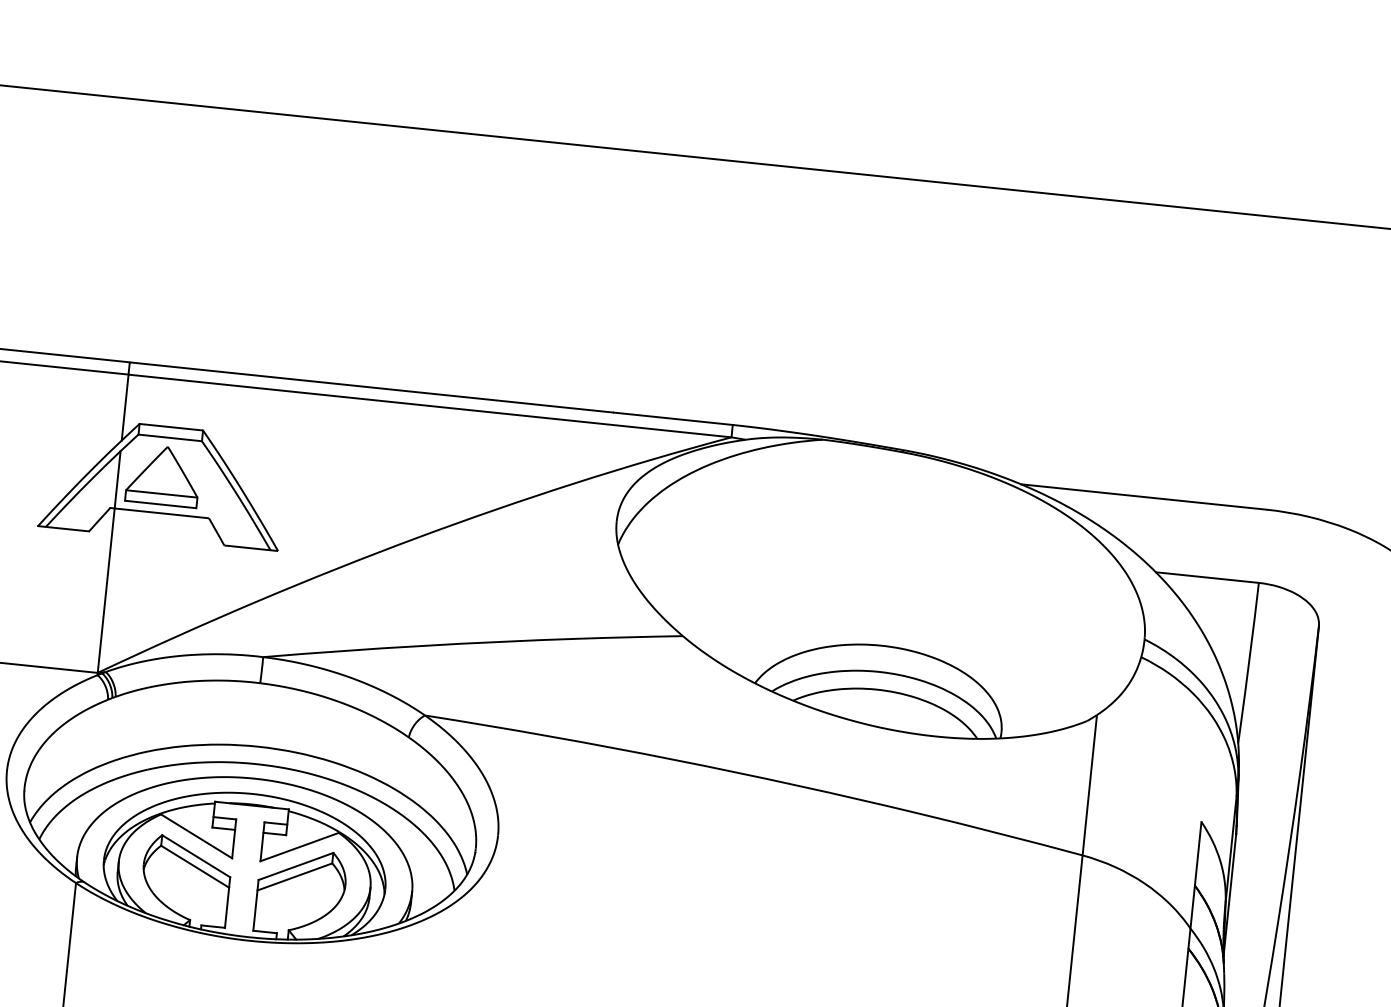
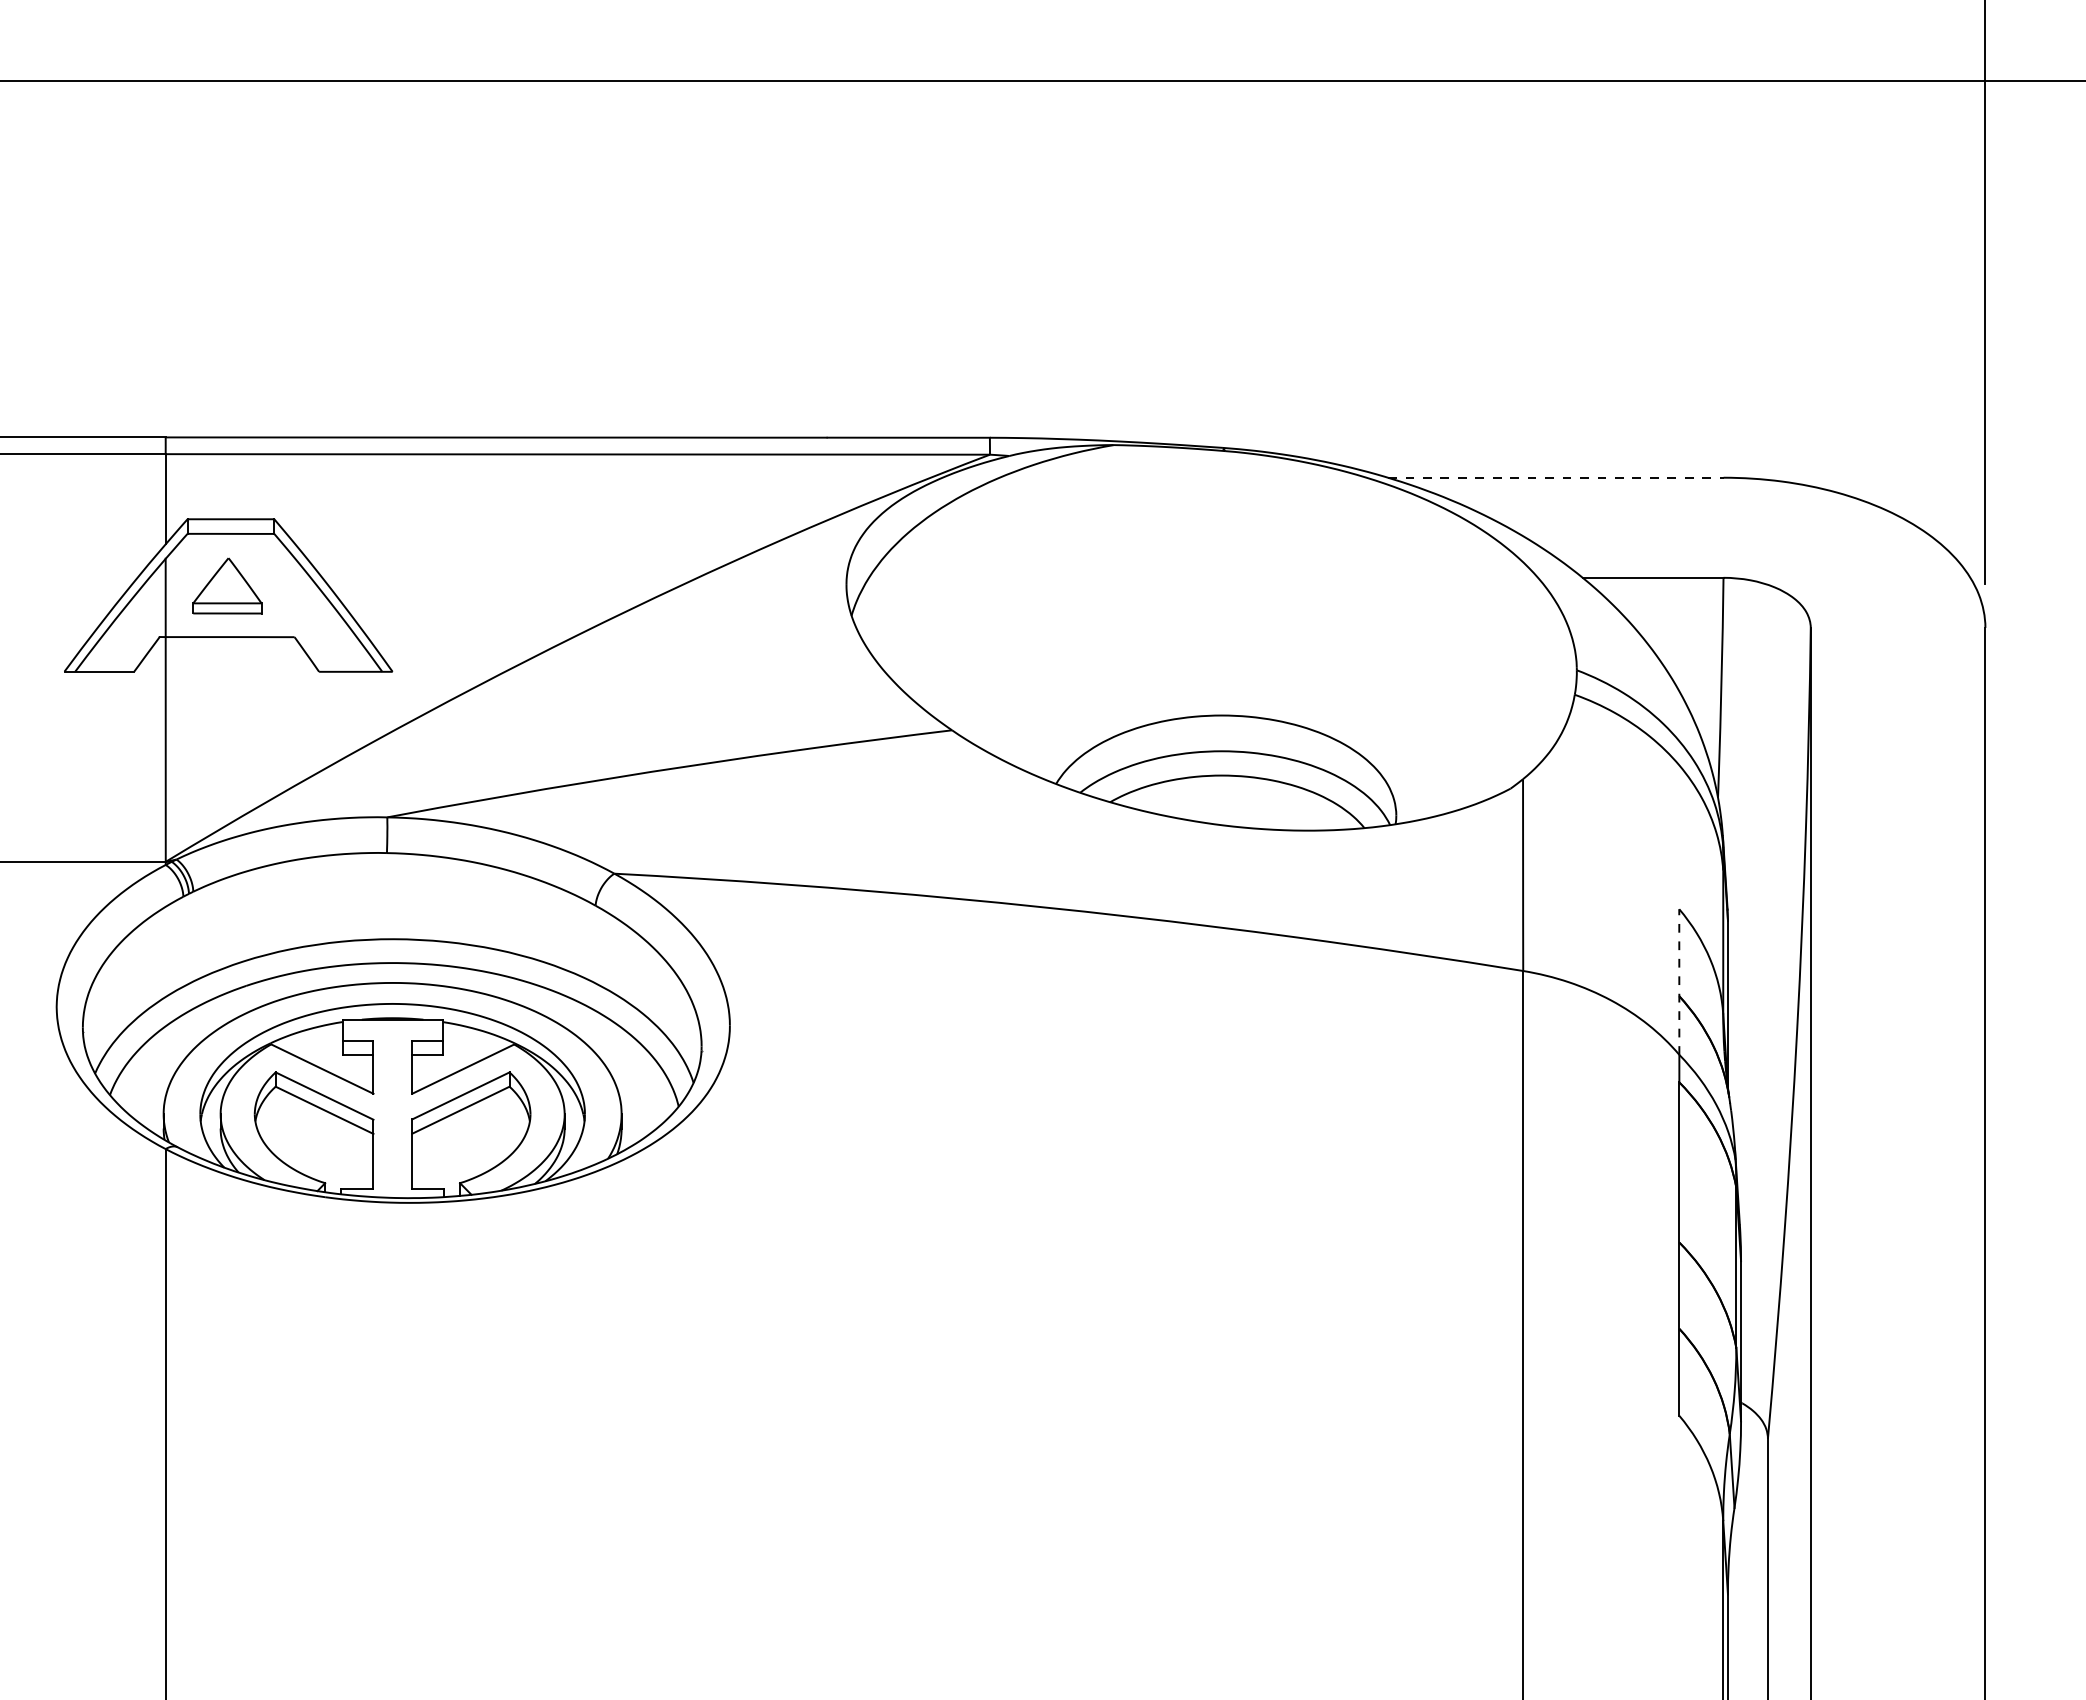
part: (163, 475) -> (227, 585), size x0.7
line: (1143, 496) -> (1555, 477), solid -> dashed
line: (1196, 875) -> (1679, 982), solid -> dashed

